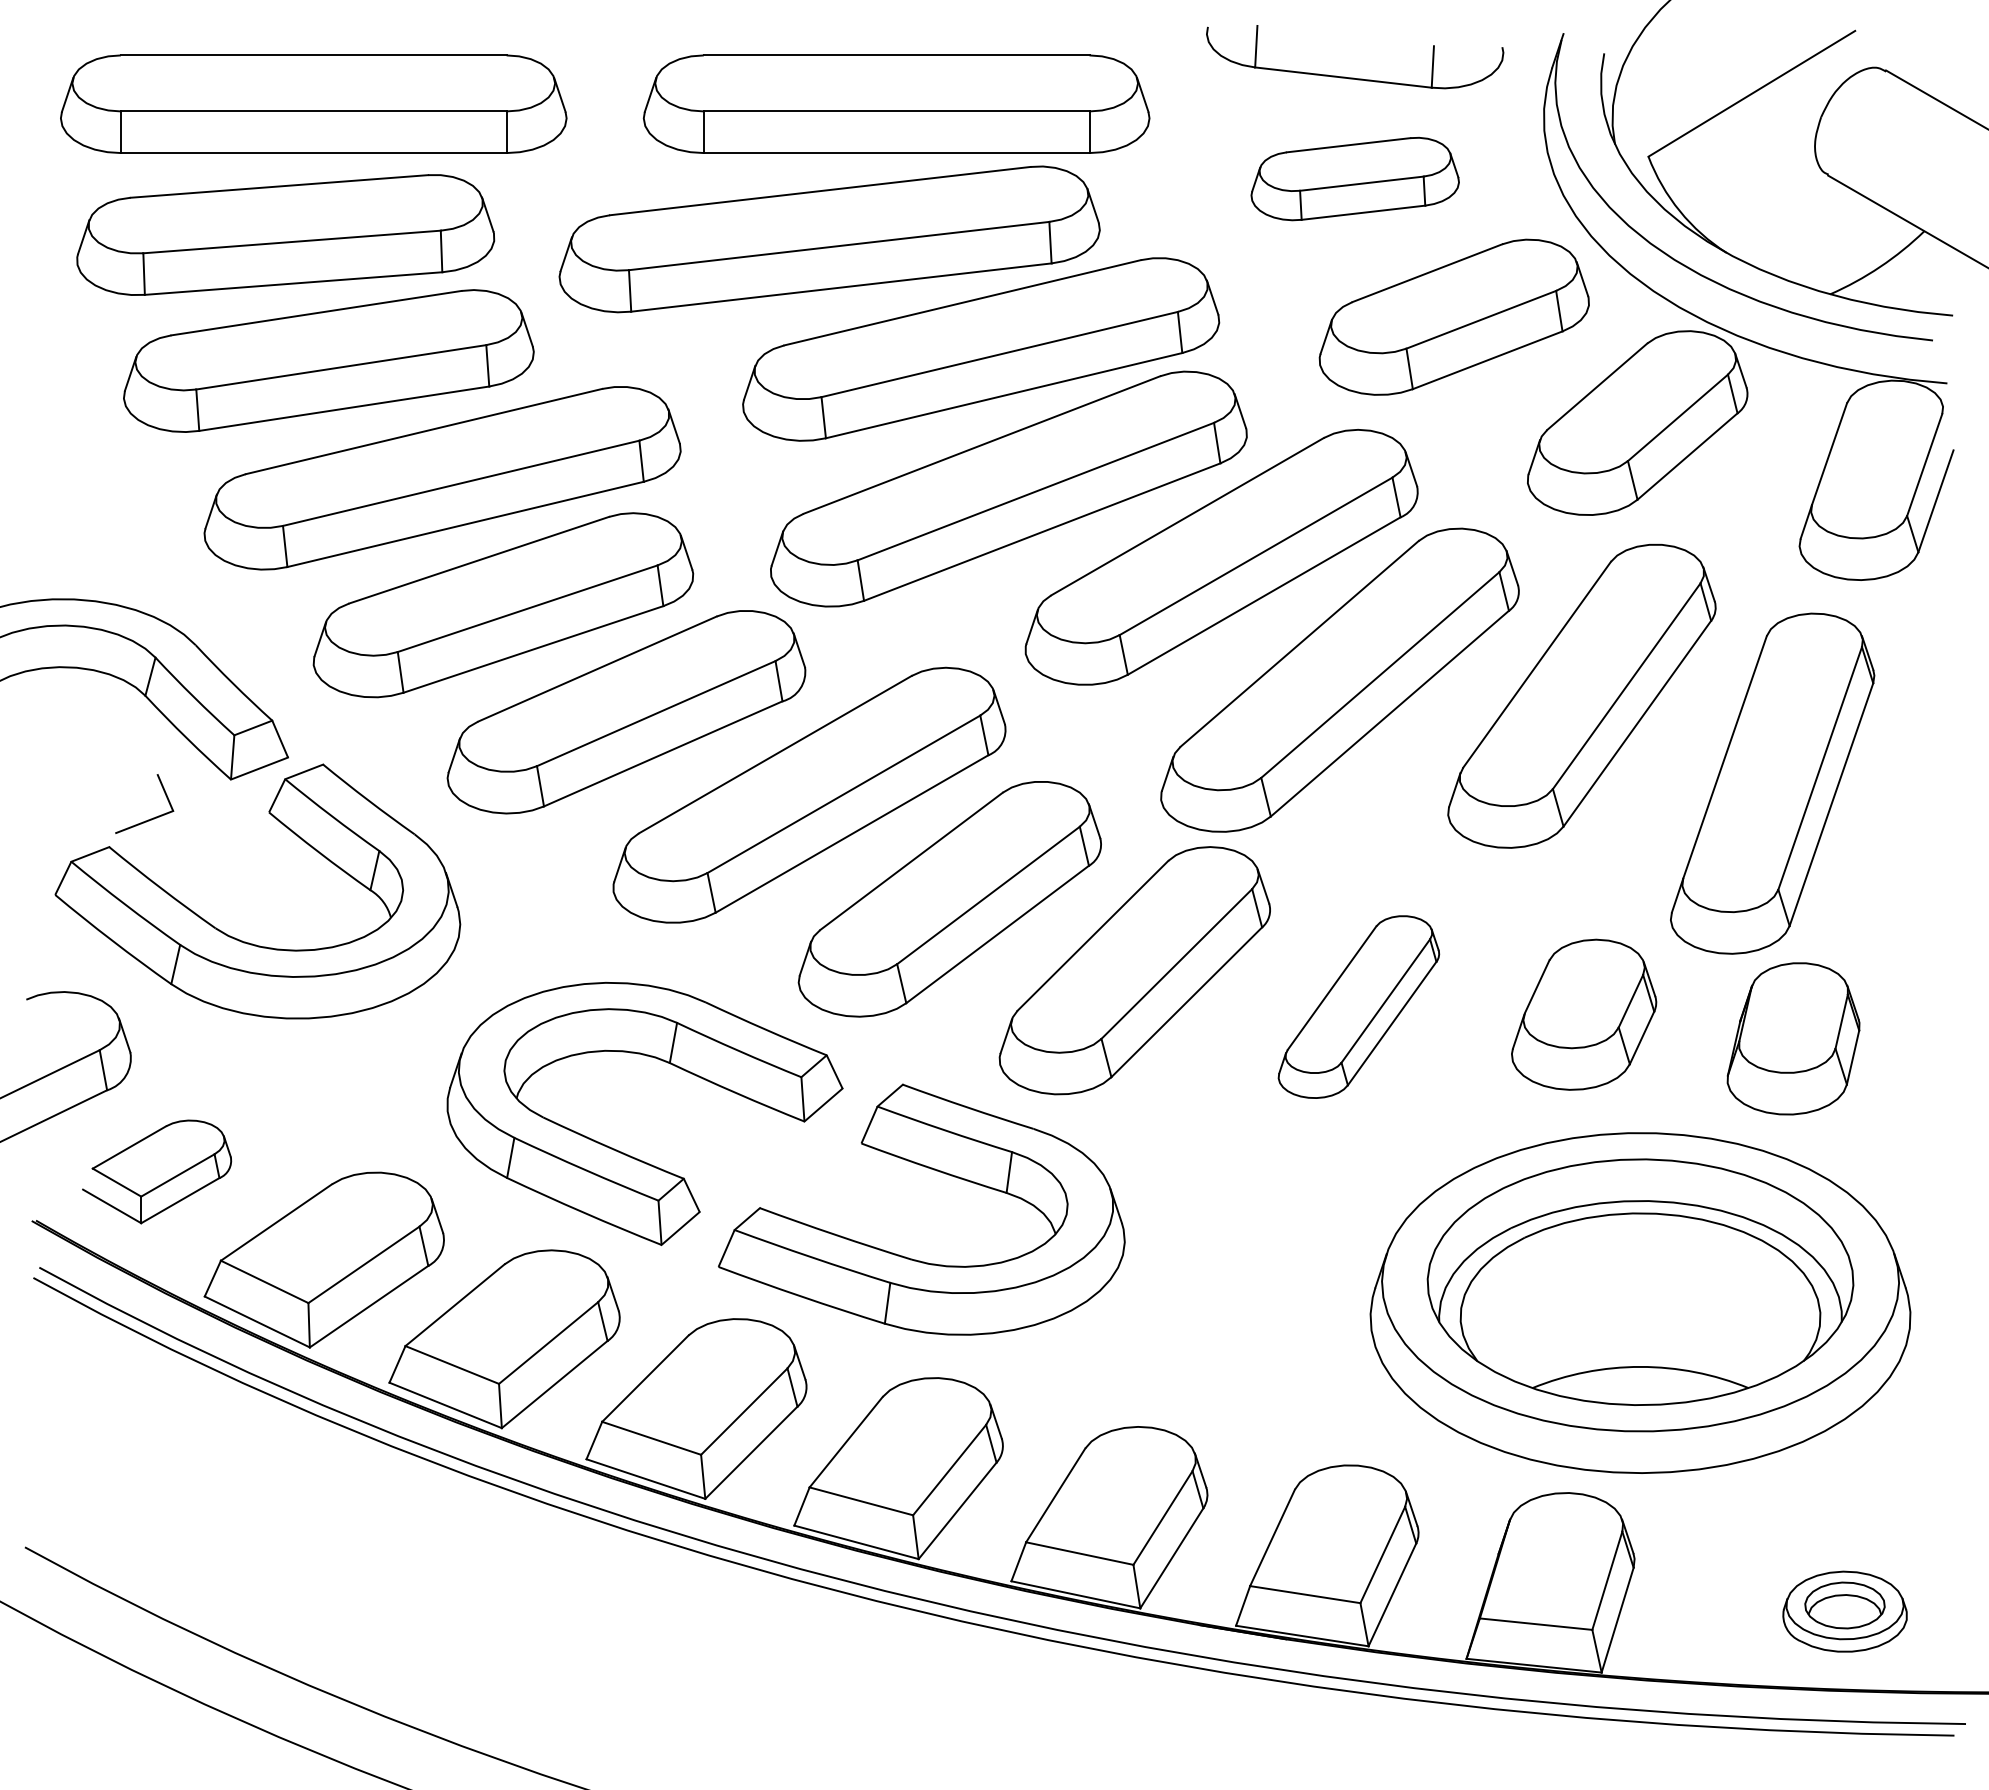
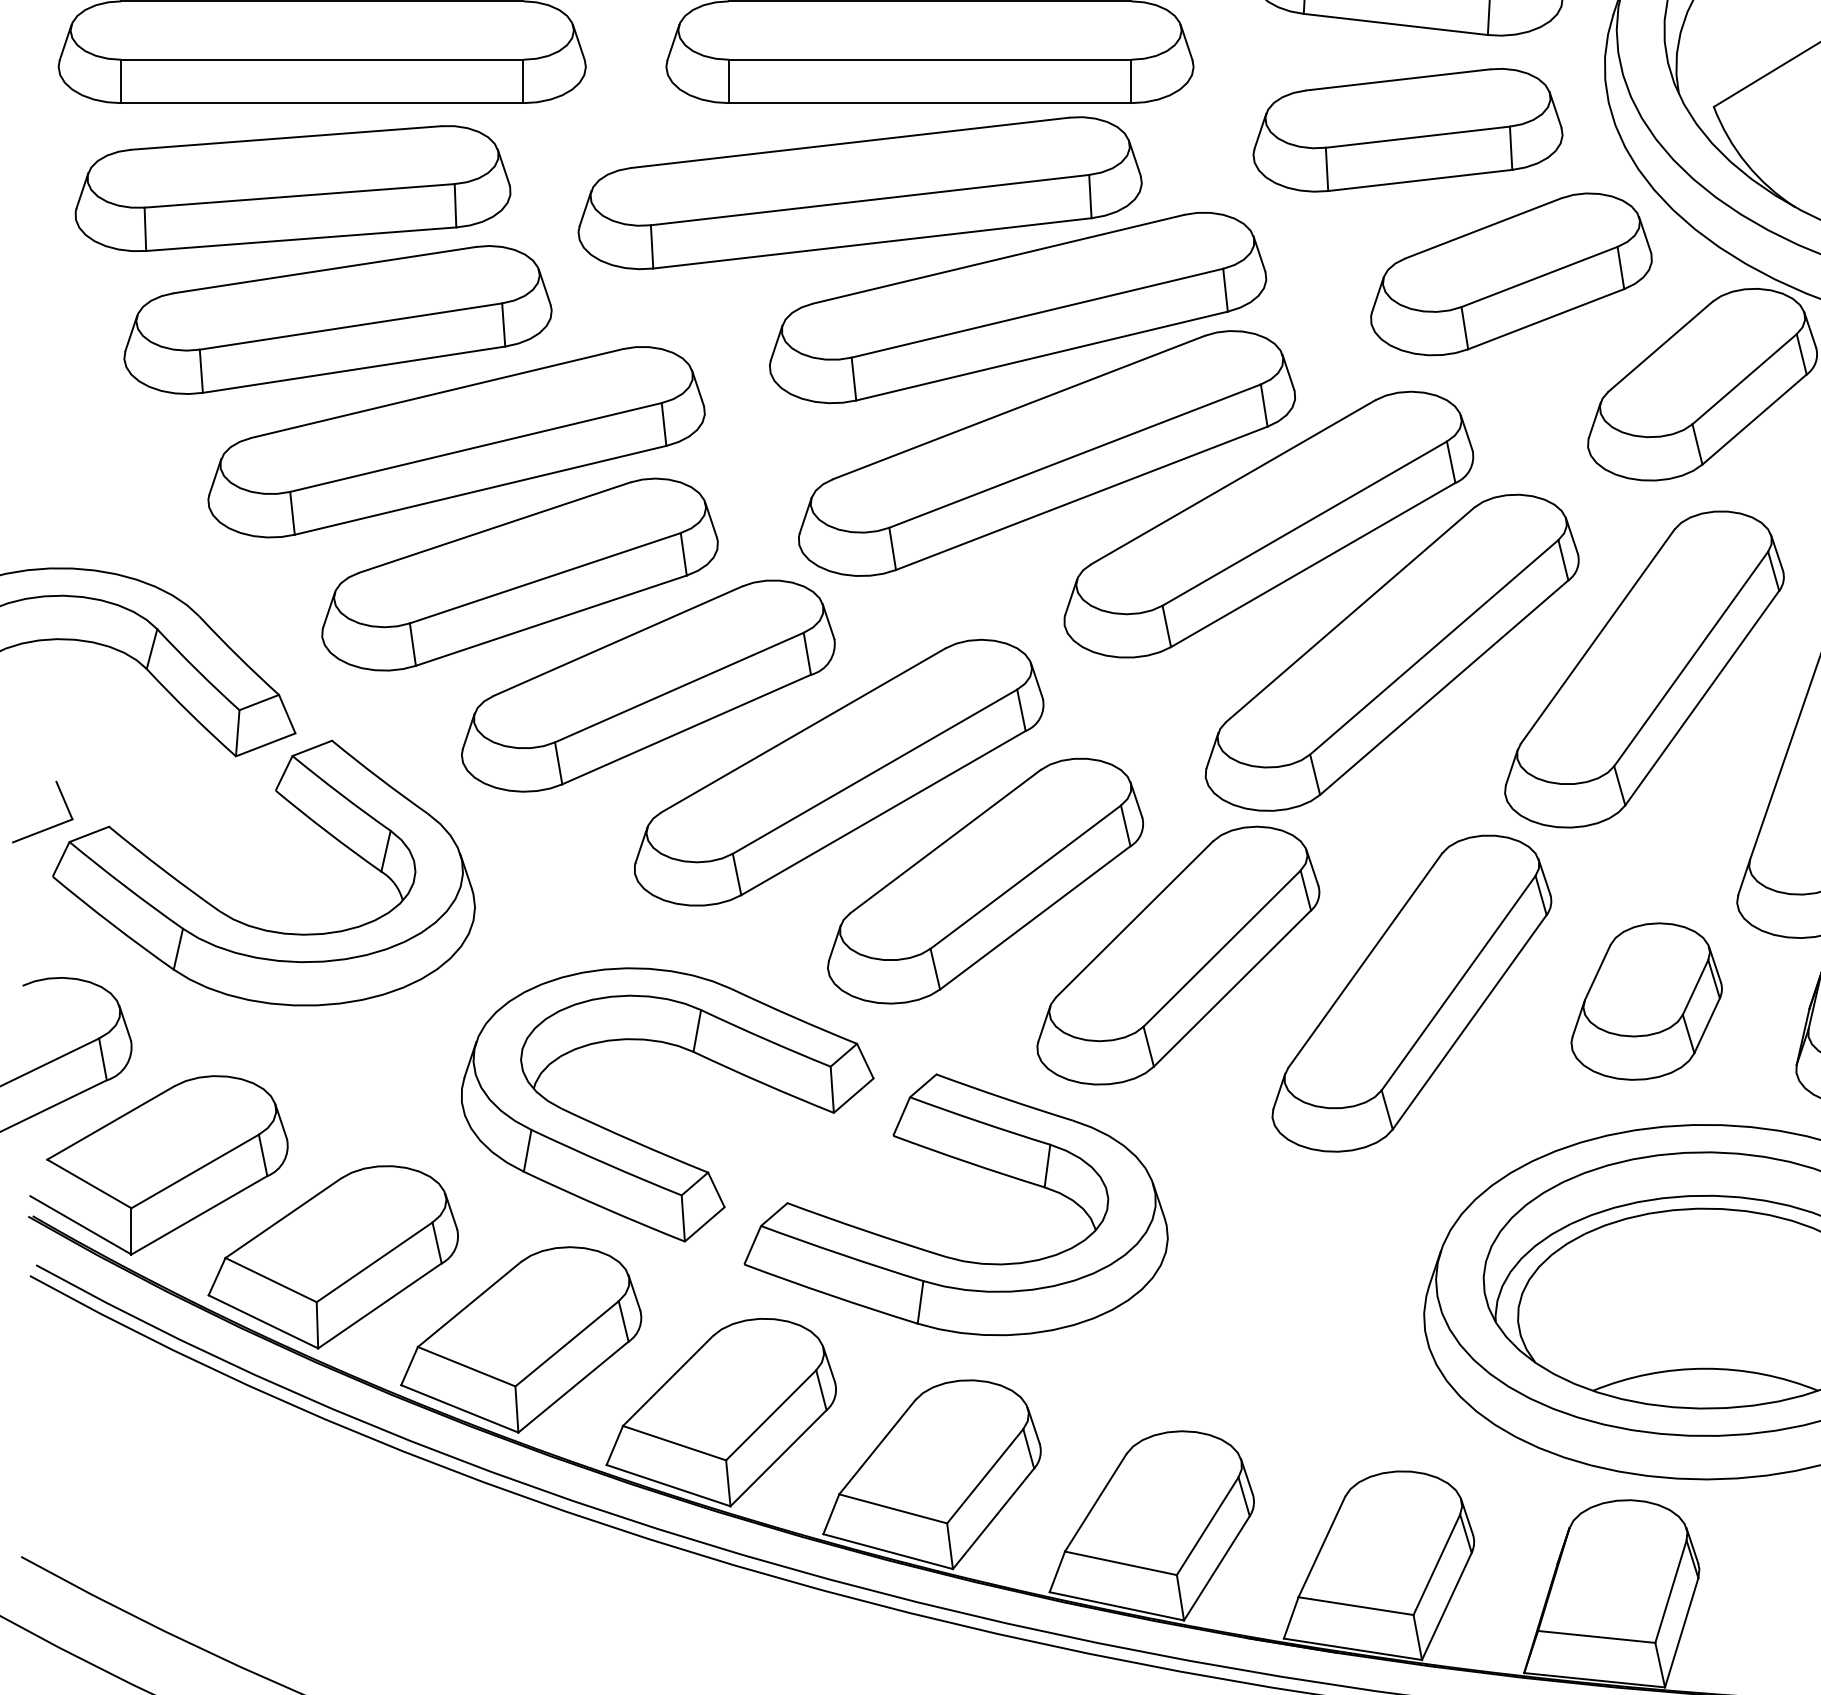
part: (1355, 178) -> (1408, 129), size x1.43
part: (150, 818) -> (48, 827), moved
part: (1358, 1006) -> (1411, 992), size x1.67
part: (156, 1171) -> (158, 1164), size x1.67

